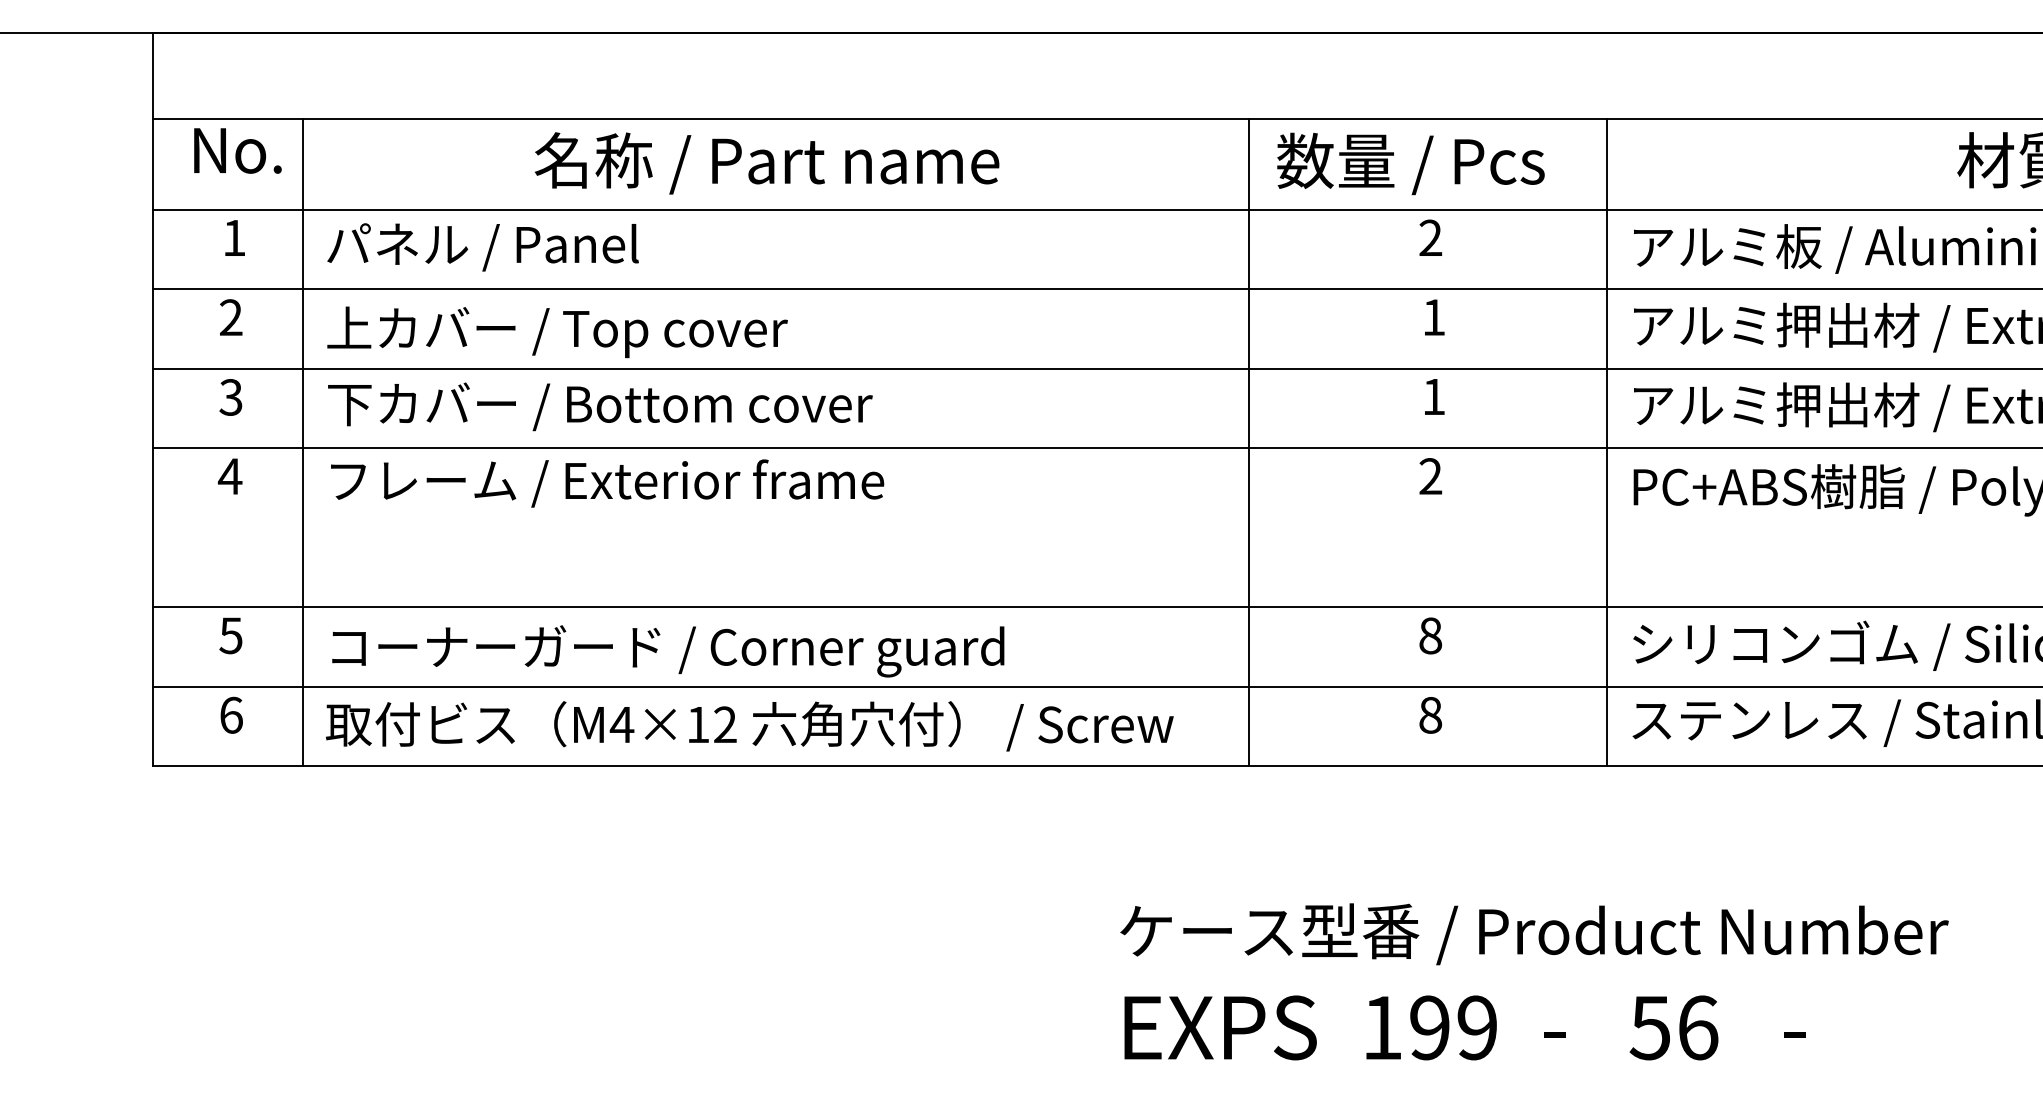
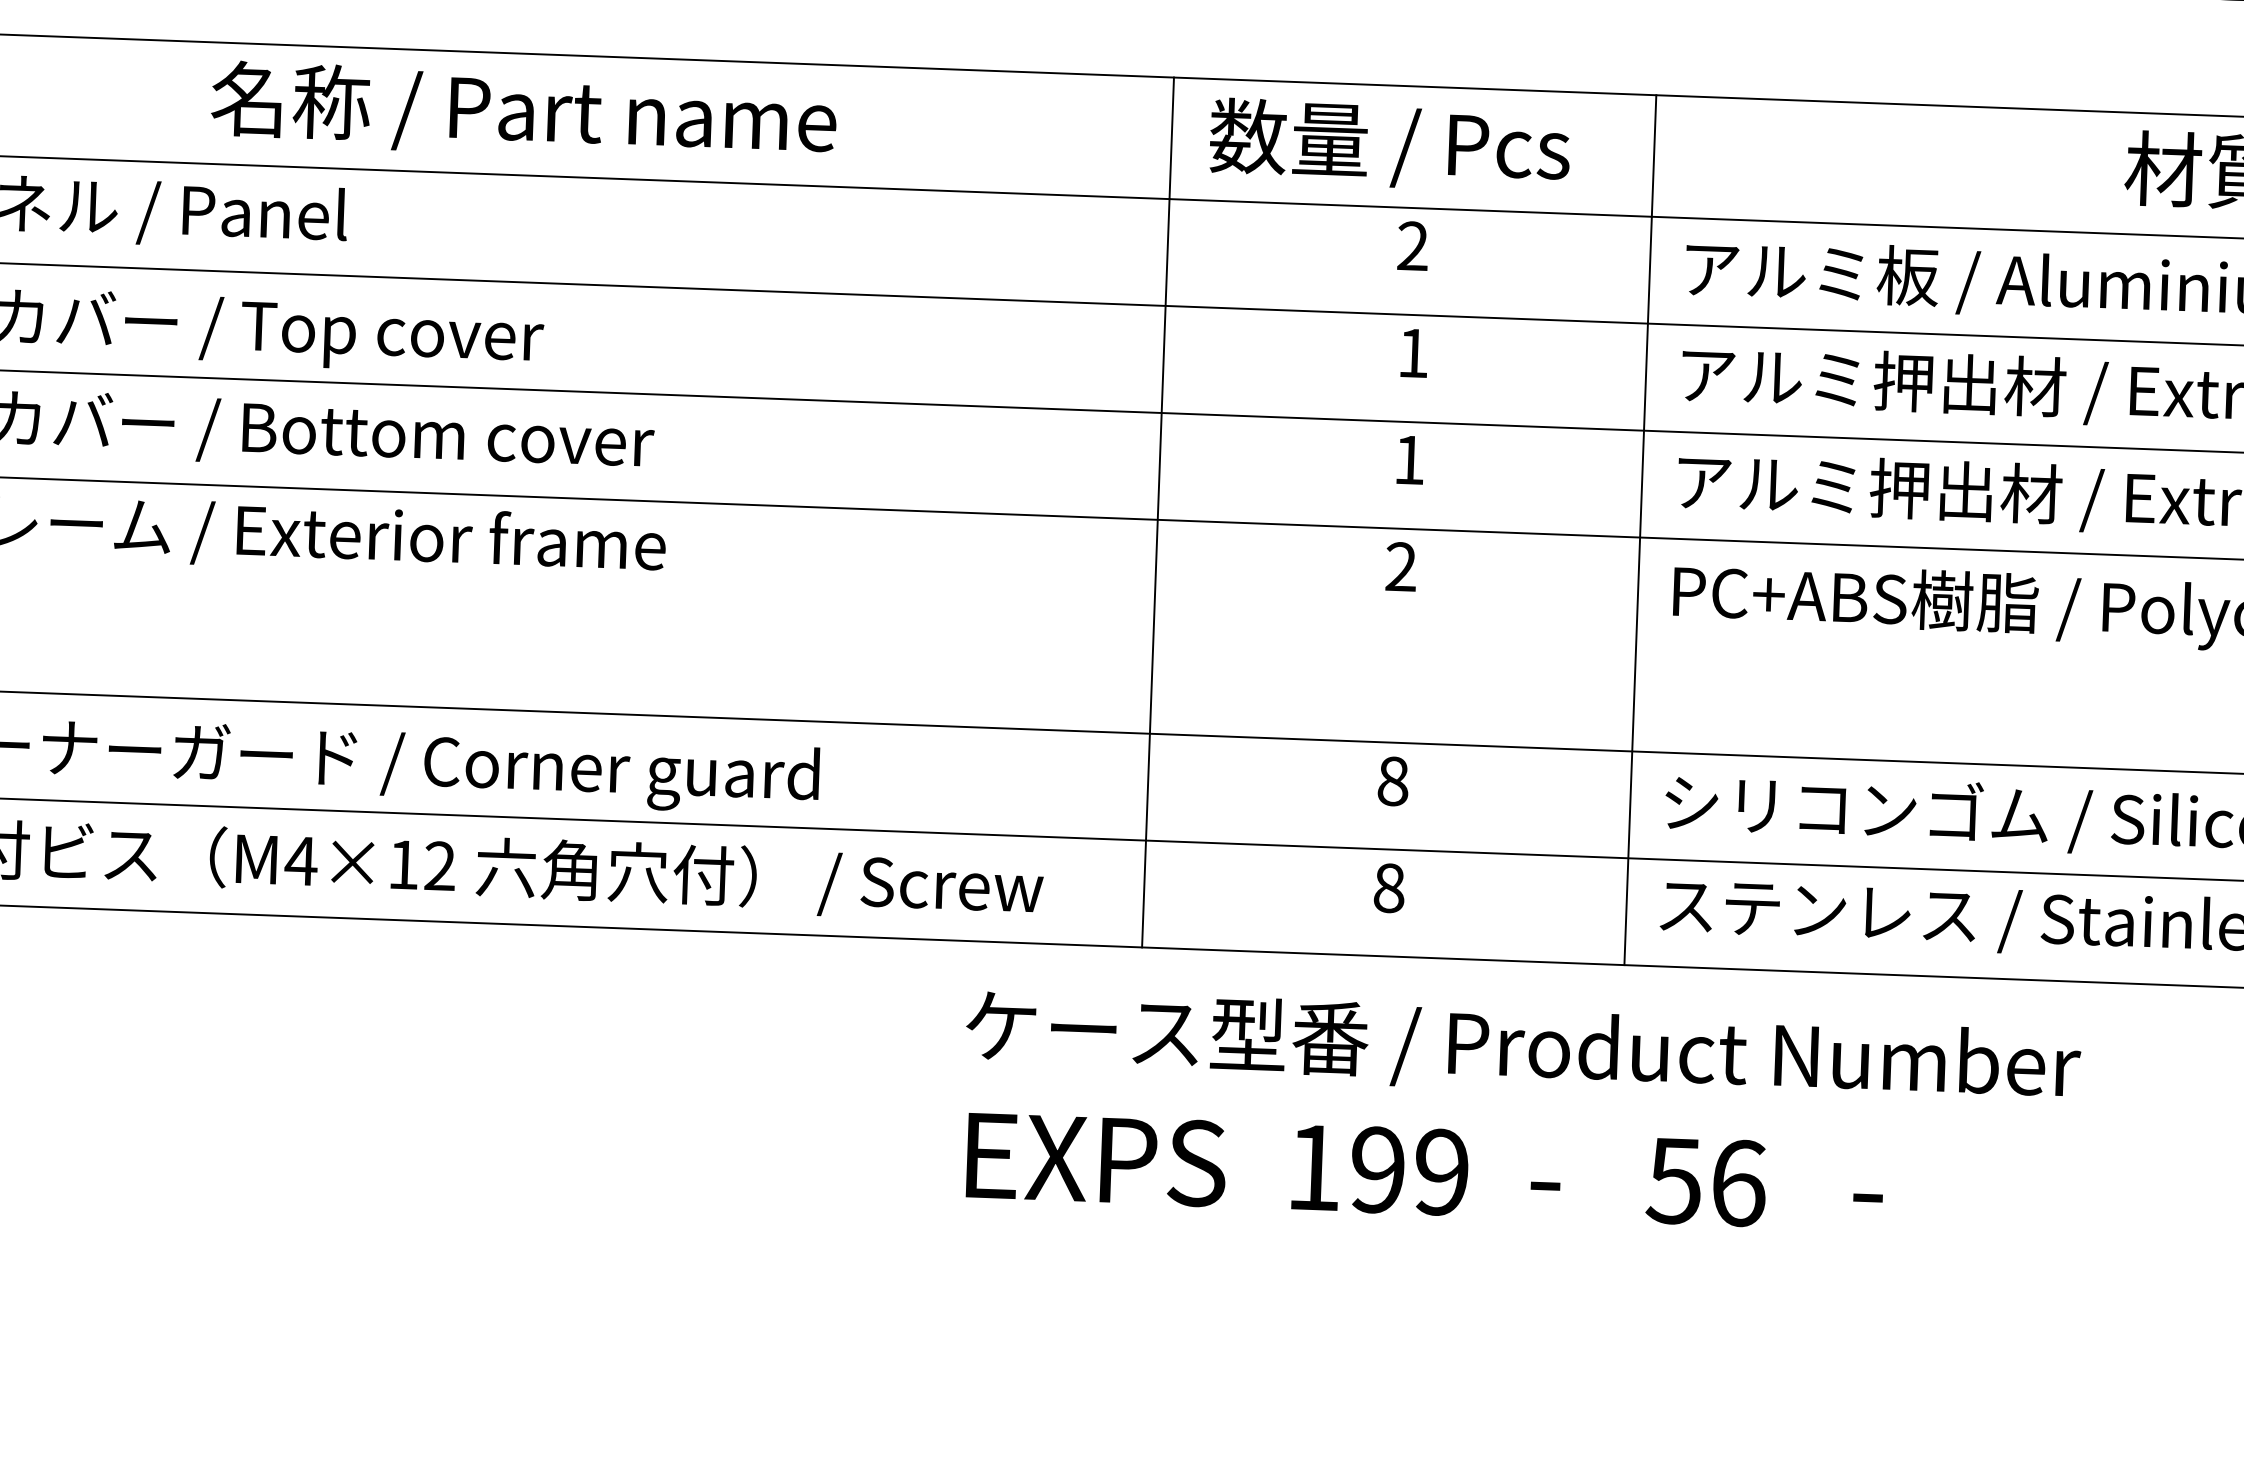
text: (1534, 981) -> (1520, 1112), moved

